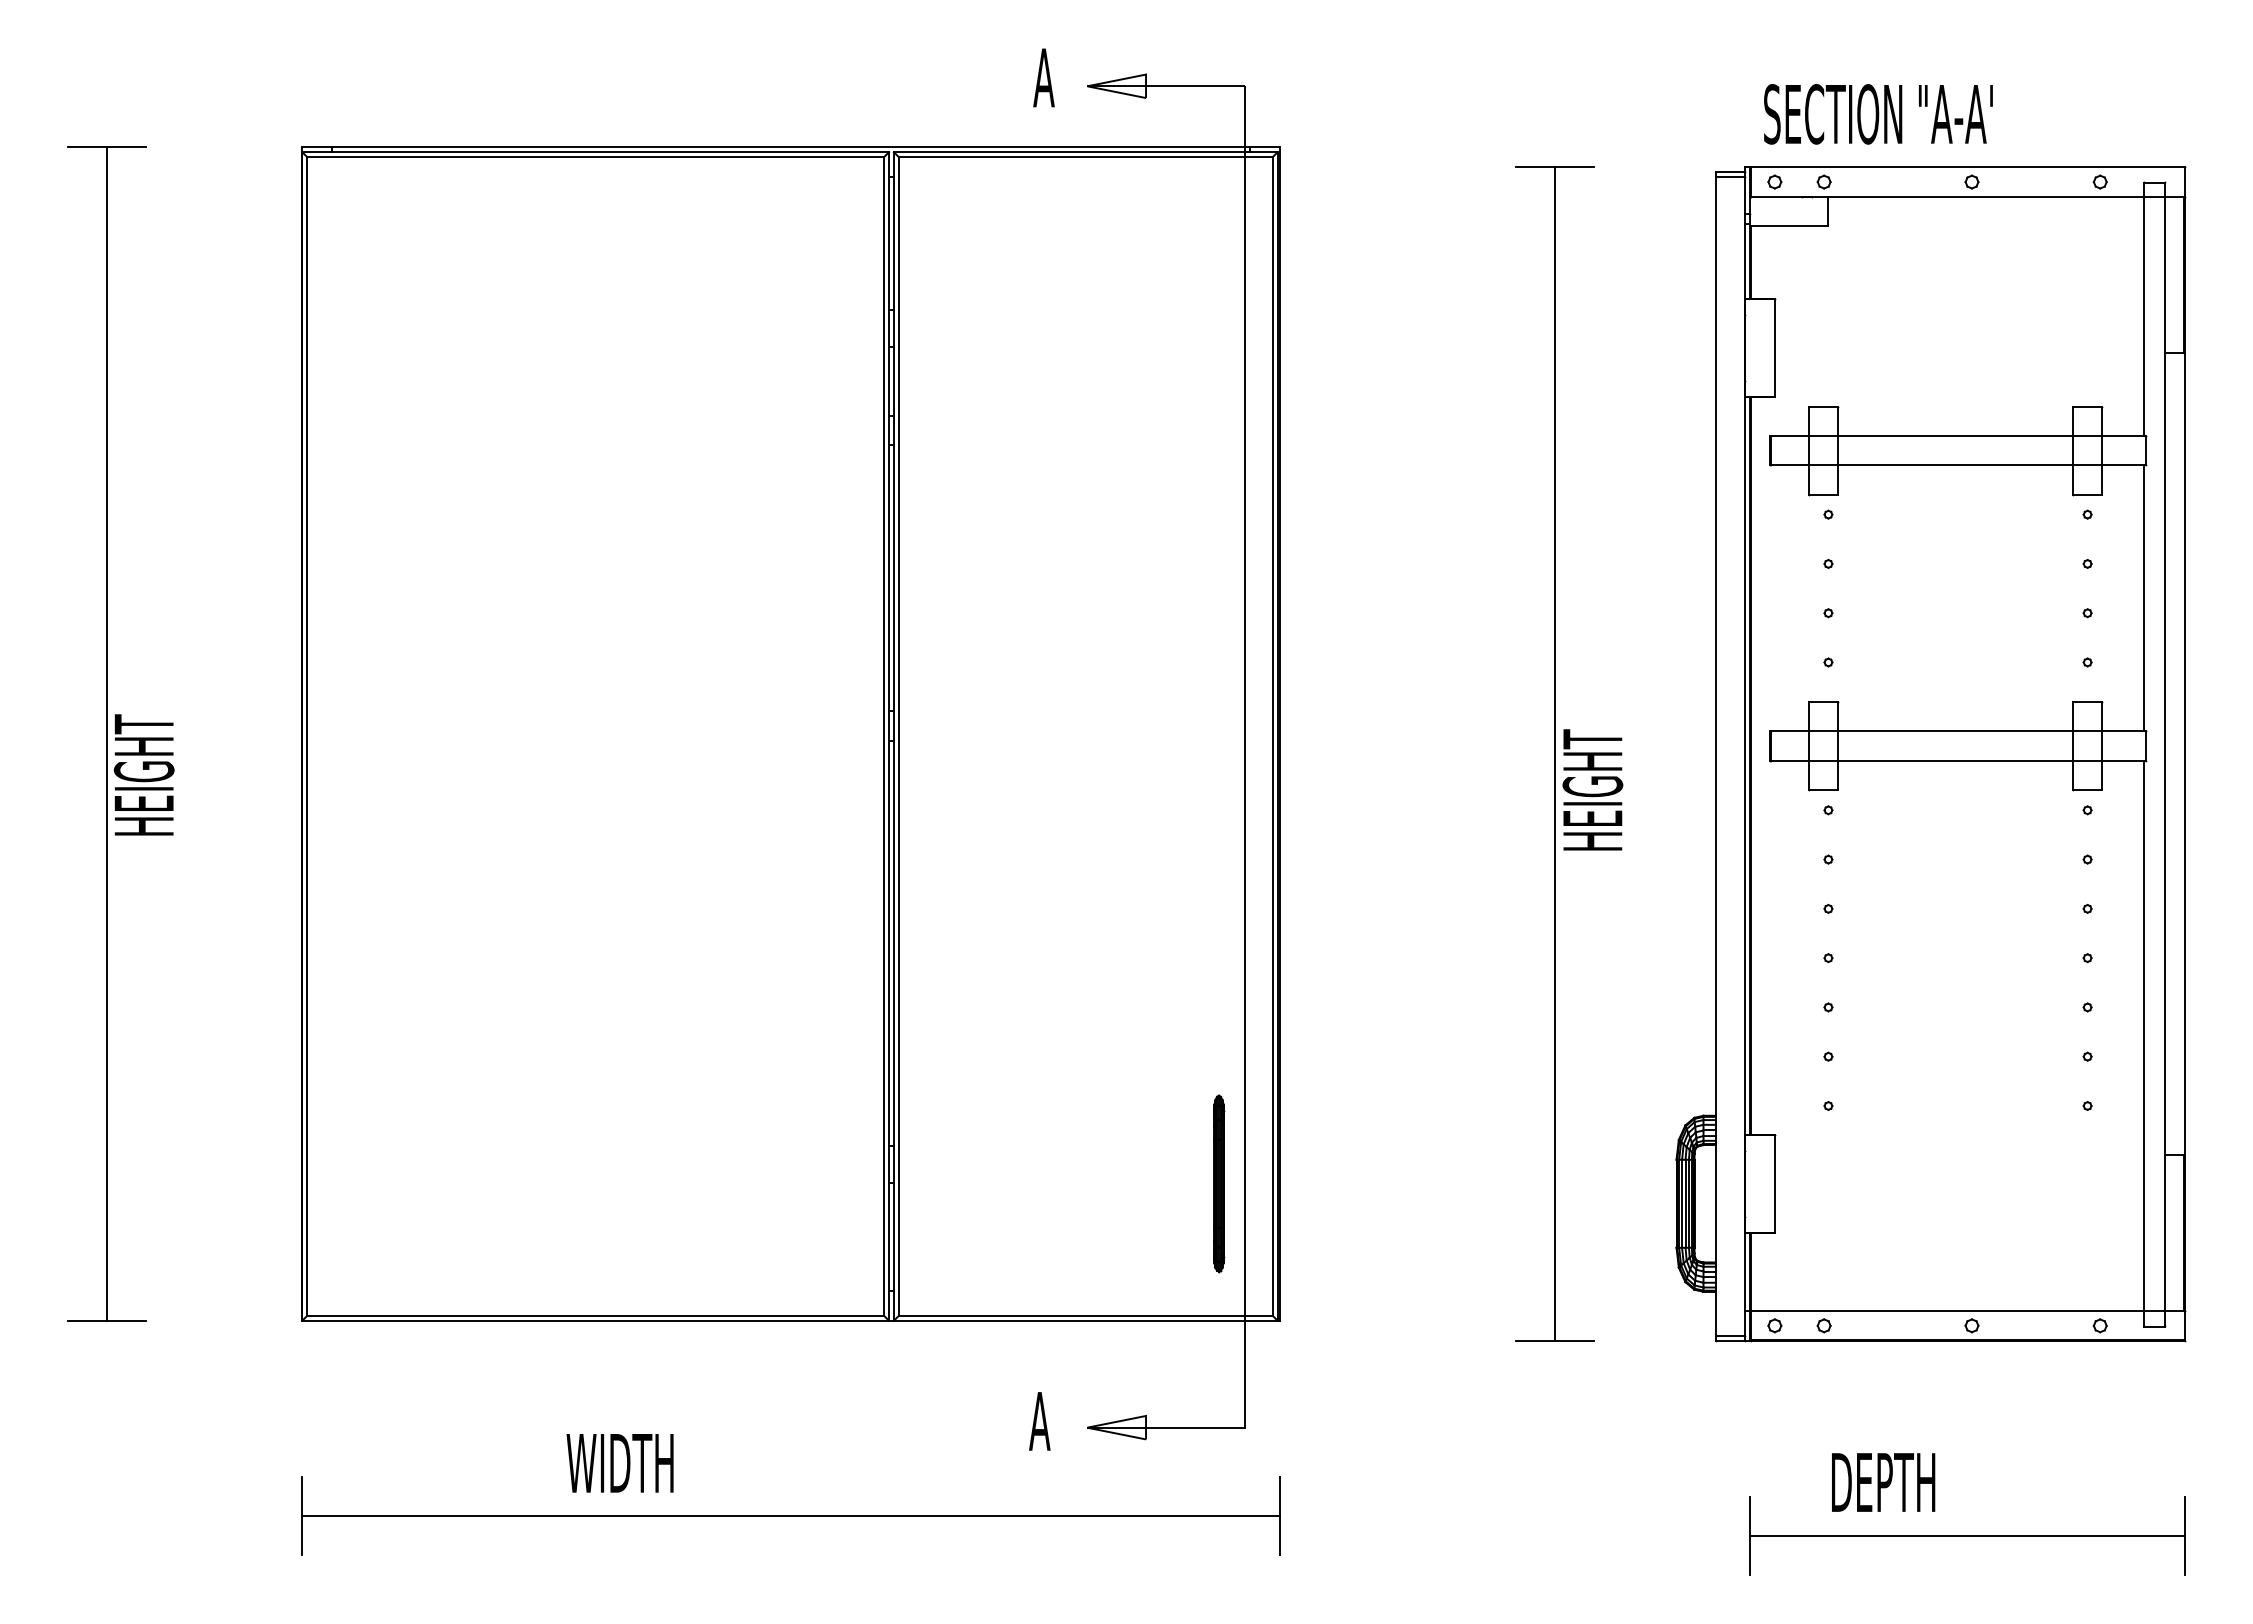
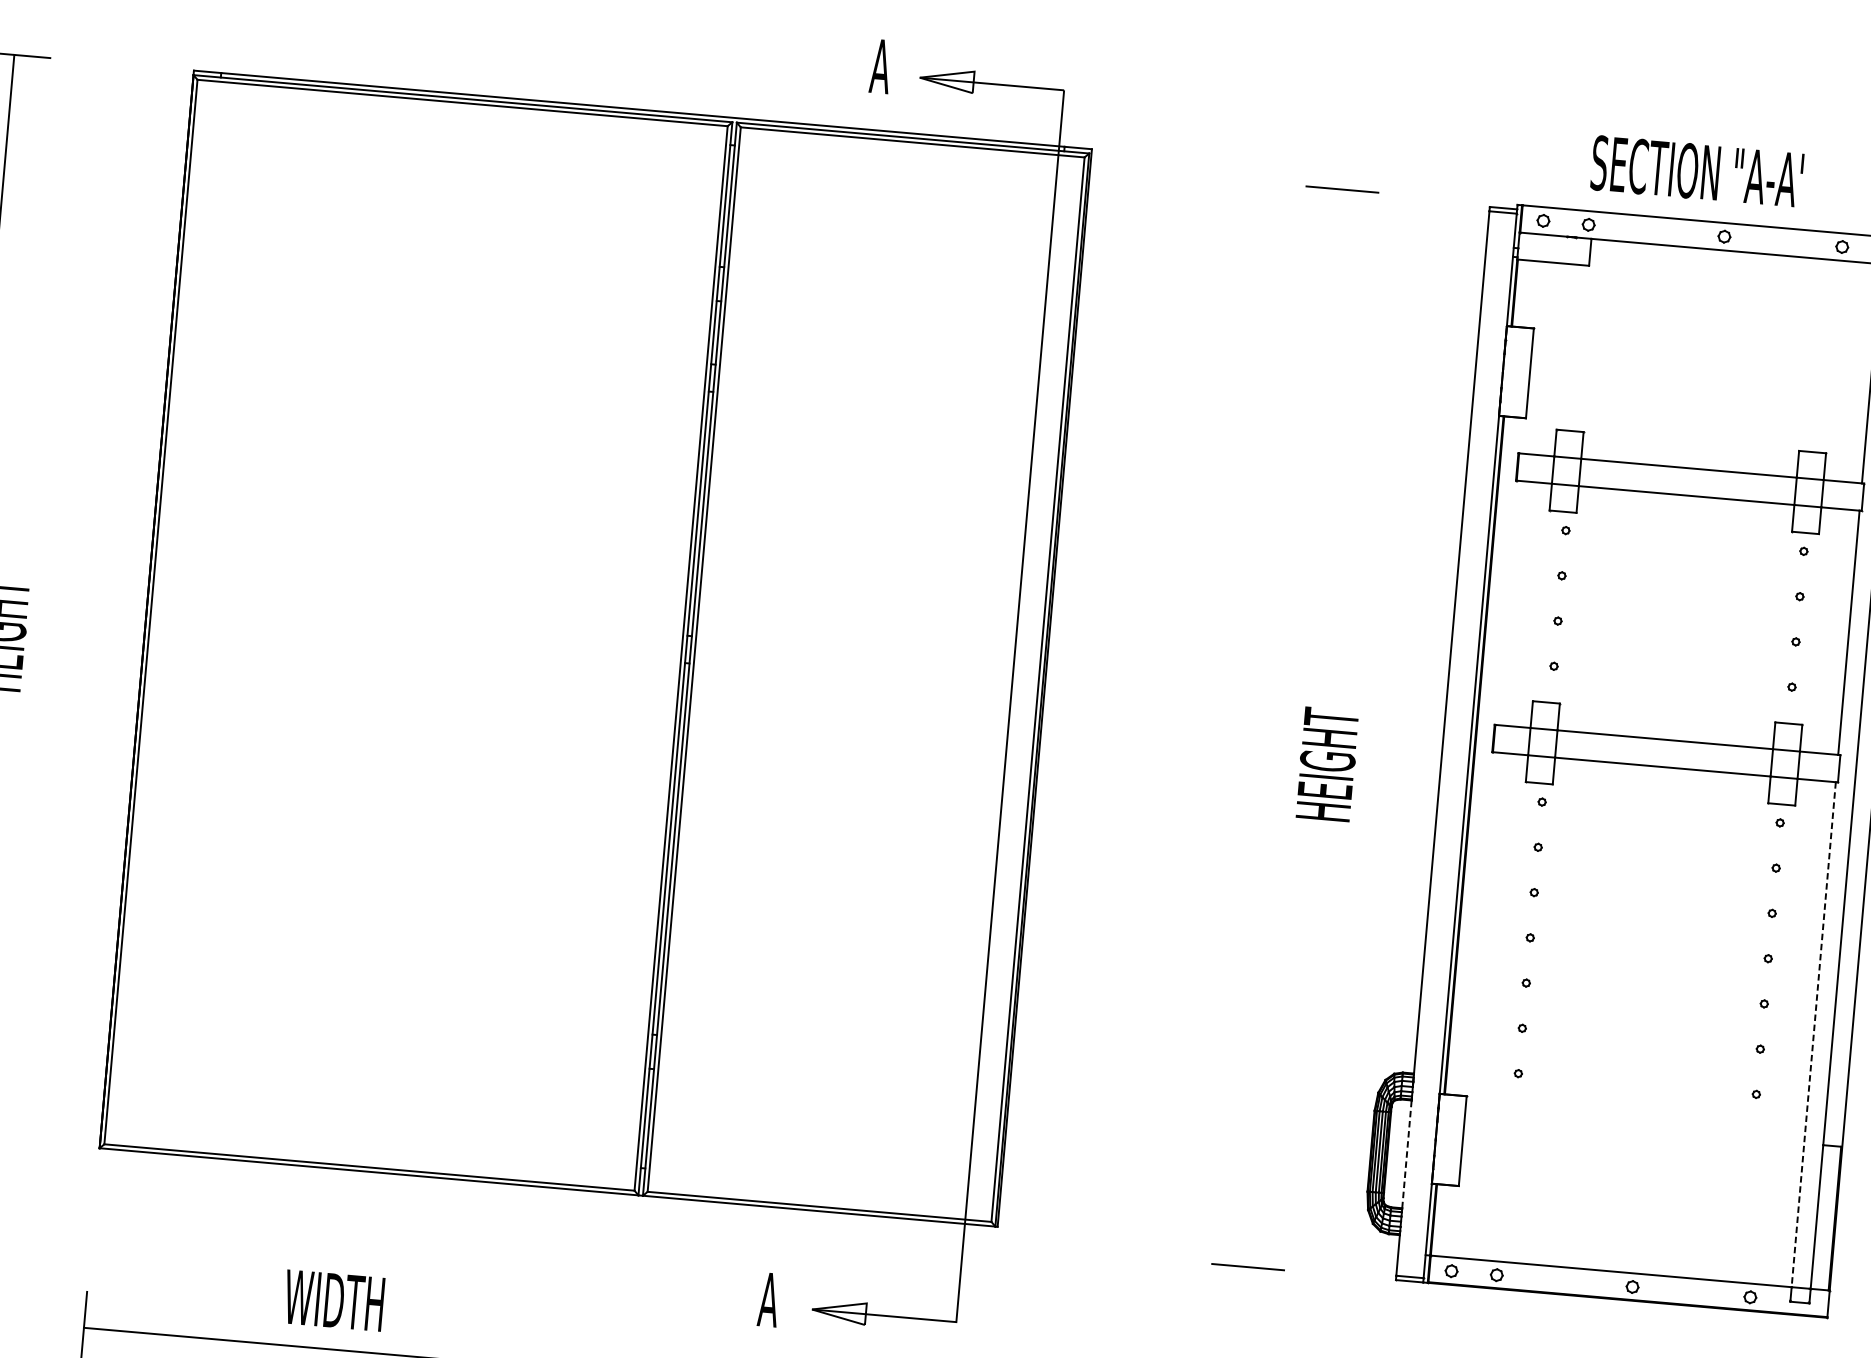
text: (1878, 114) -> (1697, 171), moved
line: (1554, 753) -> (1295, 727), removed
line: (2143, 1036) -> (1813, 1035), solid -> dashed
part: (1219, 1183) -> (952, 1095), removed
line: (1715, 1203) -> (1406, 1154), solid -> dashed
text: (619, 1463) -> (333, 1300), moved

